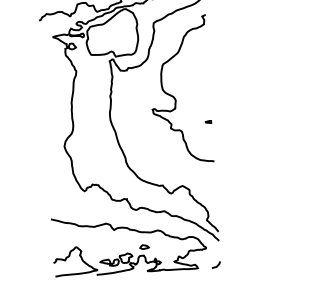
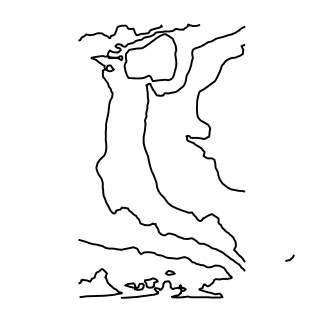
curve: (208, 121) -> (241, 151), removed
curve: (216, 265) -> (290, 258), moved

